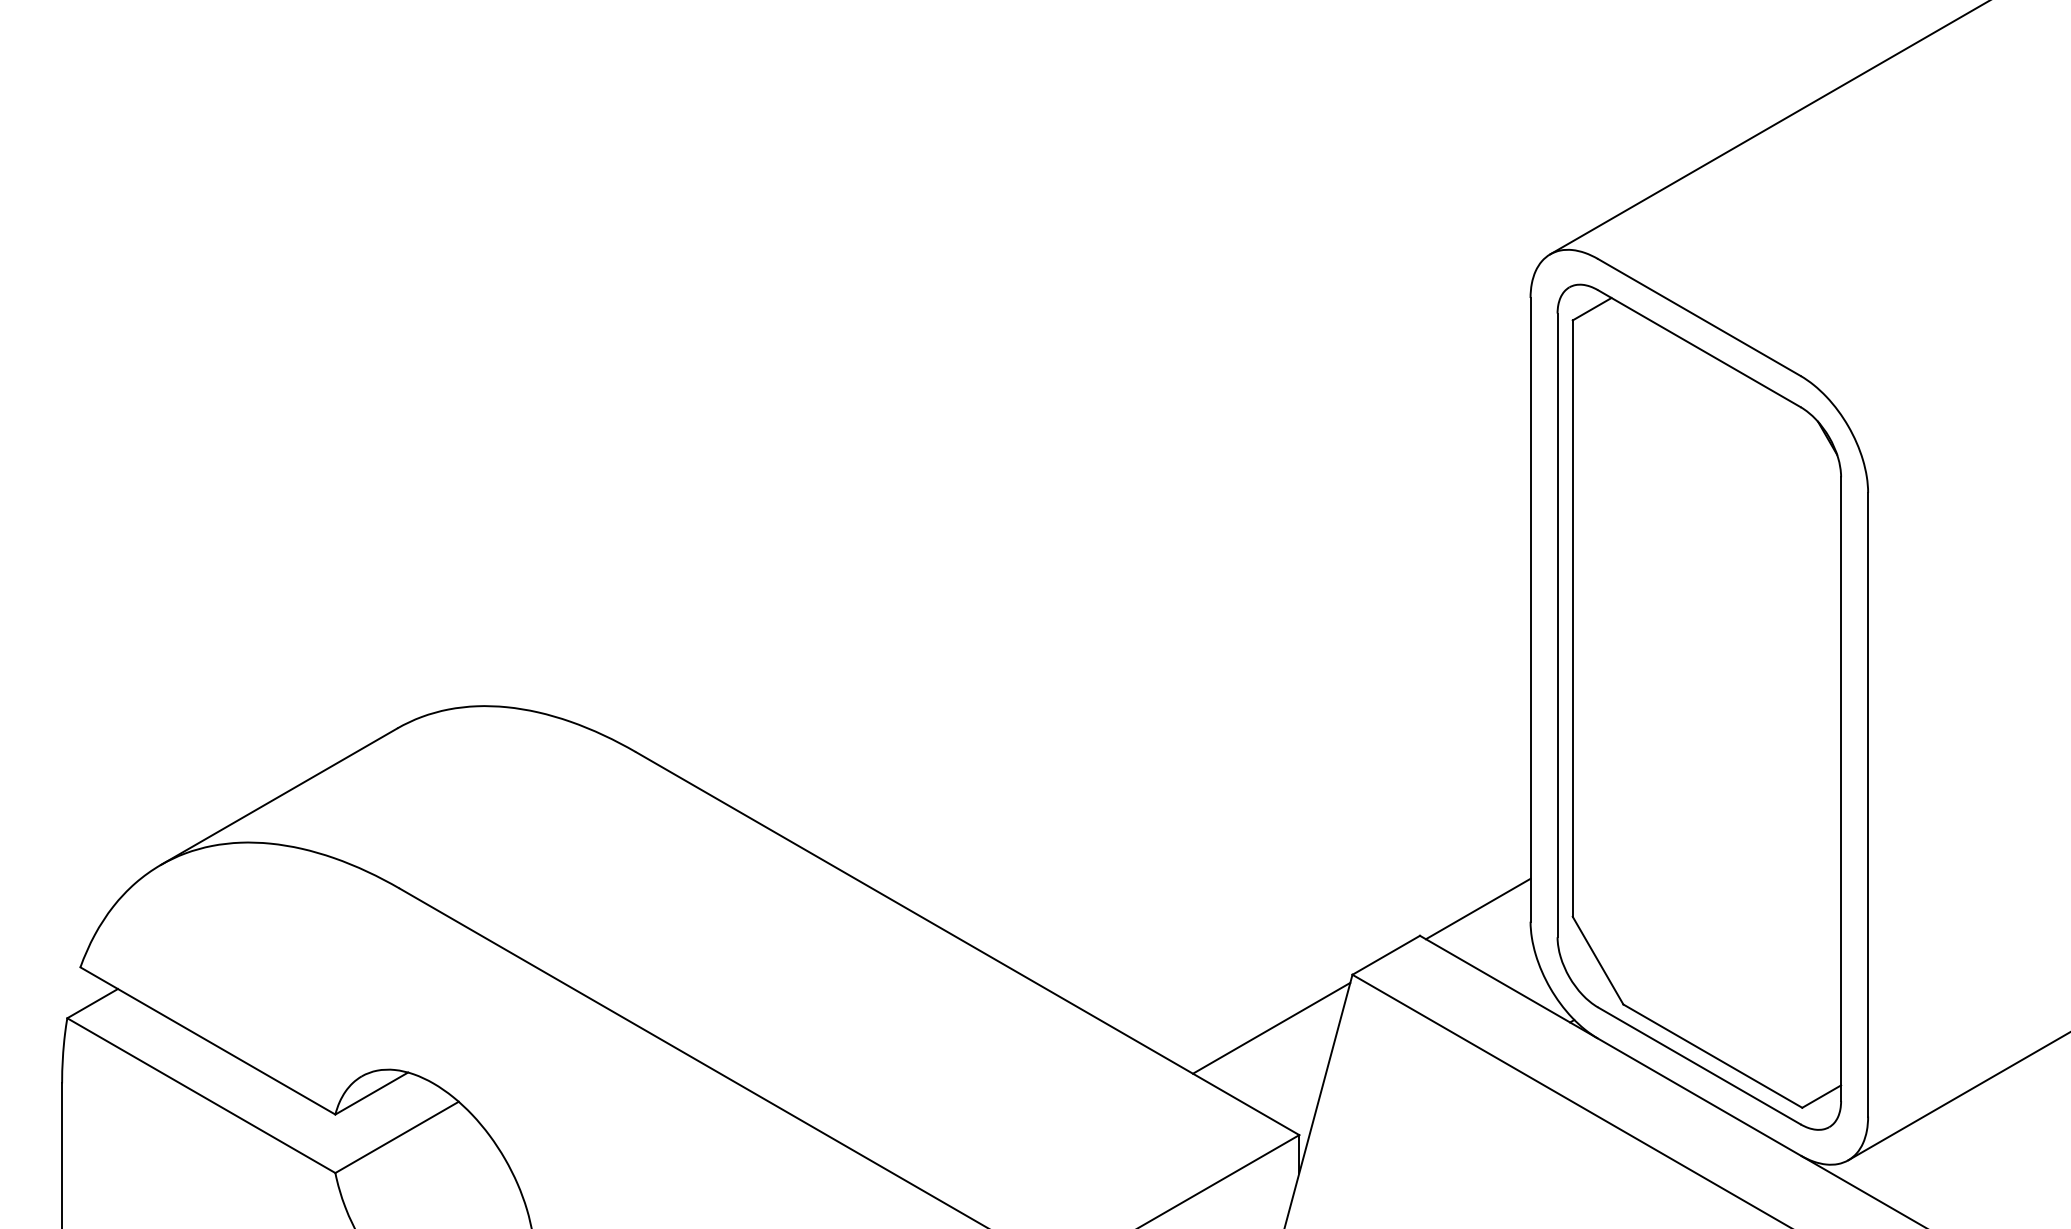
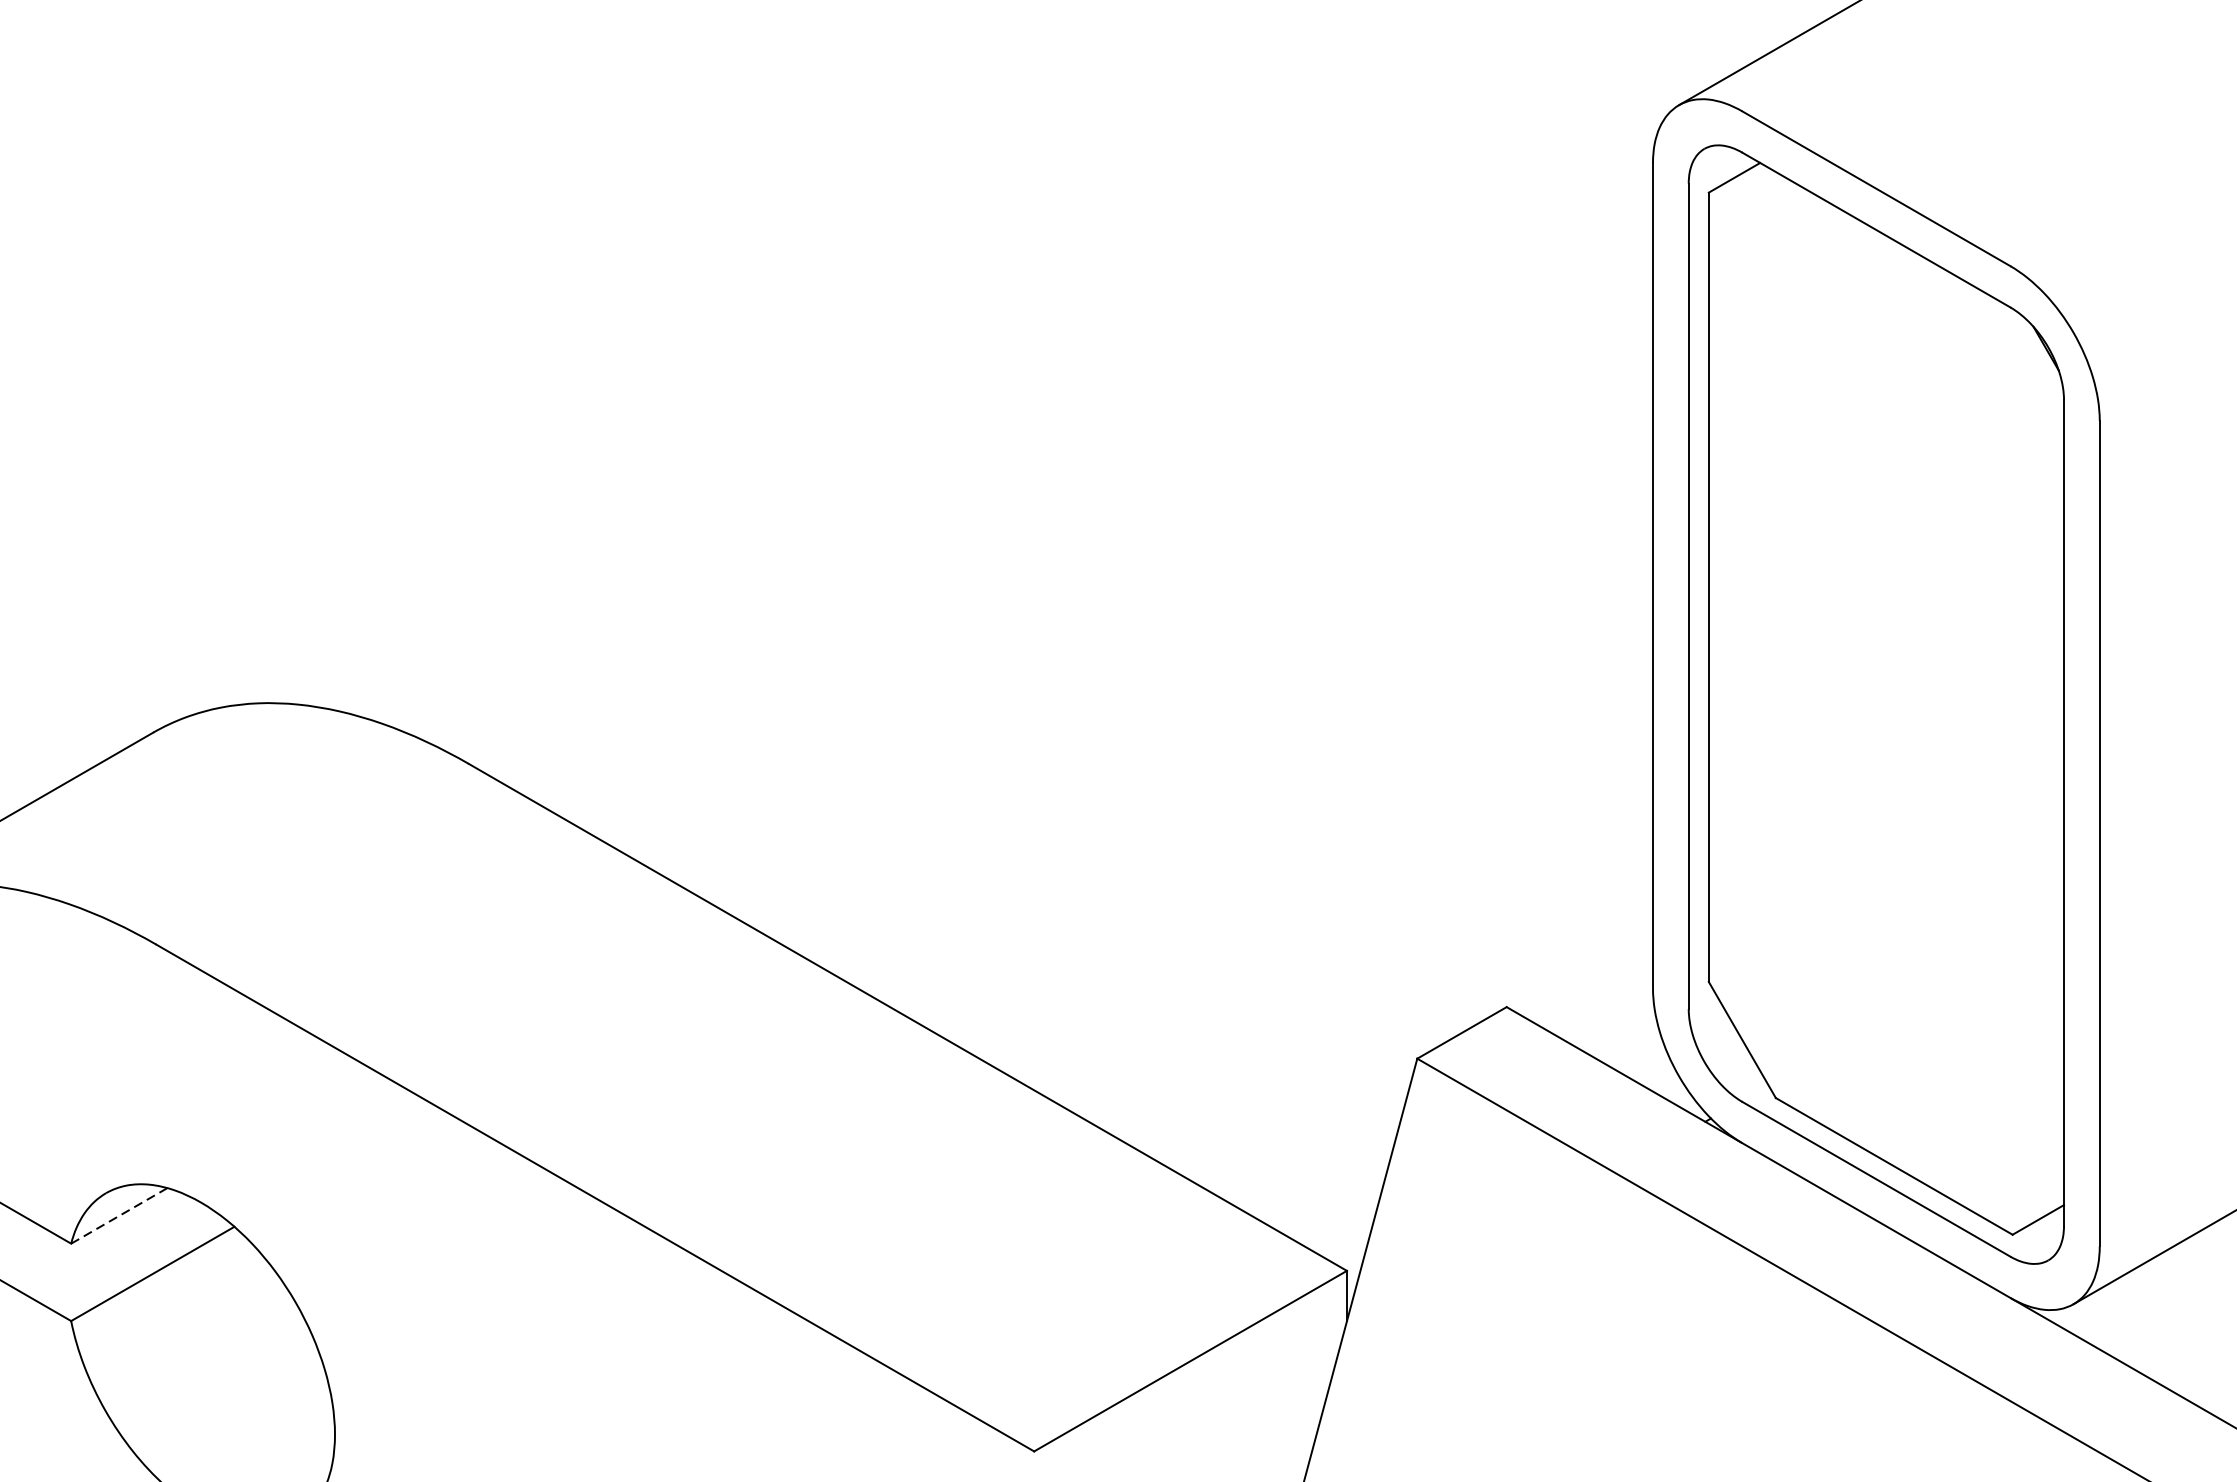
line: (1477, 908) -> (1582, 970), removed
line: (1271, 1027) -> (1310, 1128), removed
line: (371, 1093) -> (118, 1215), solid -> dashed

